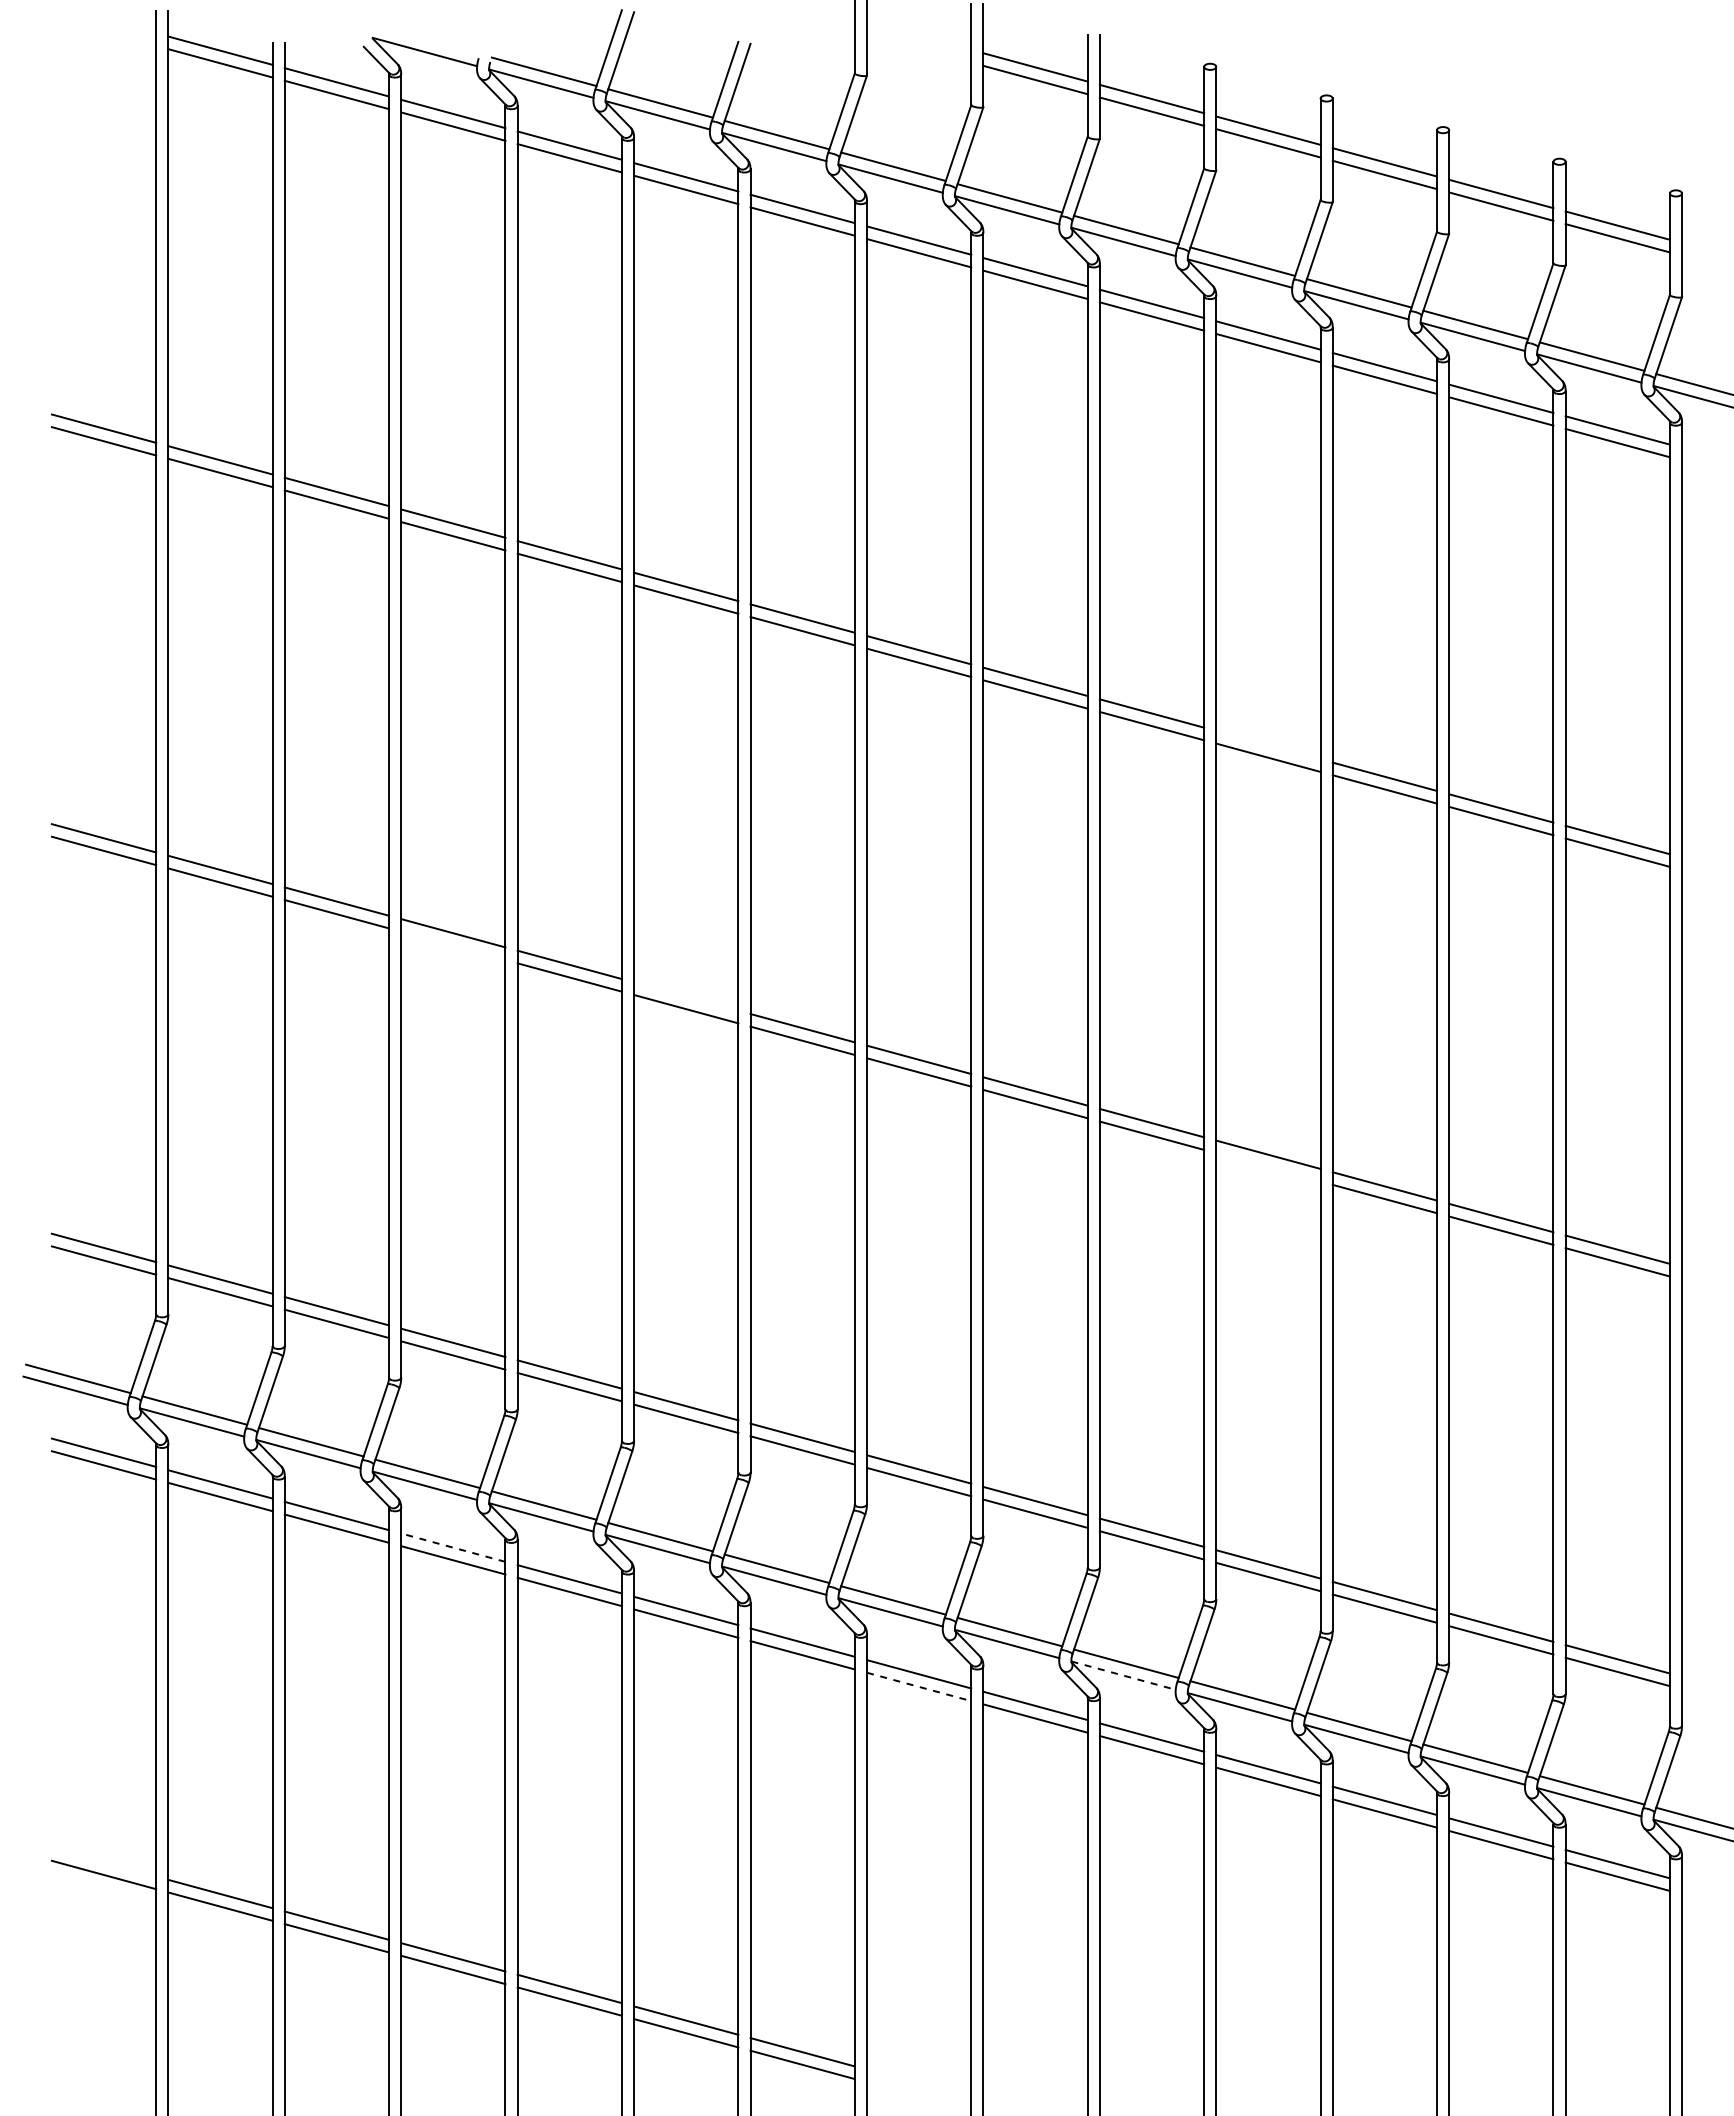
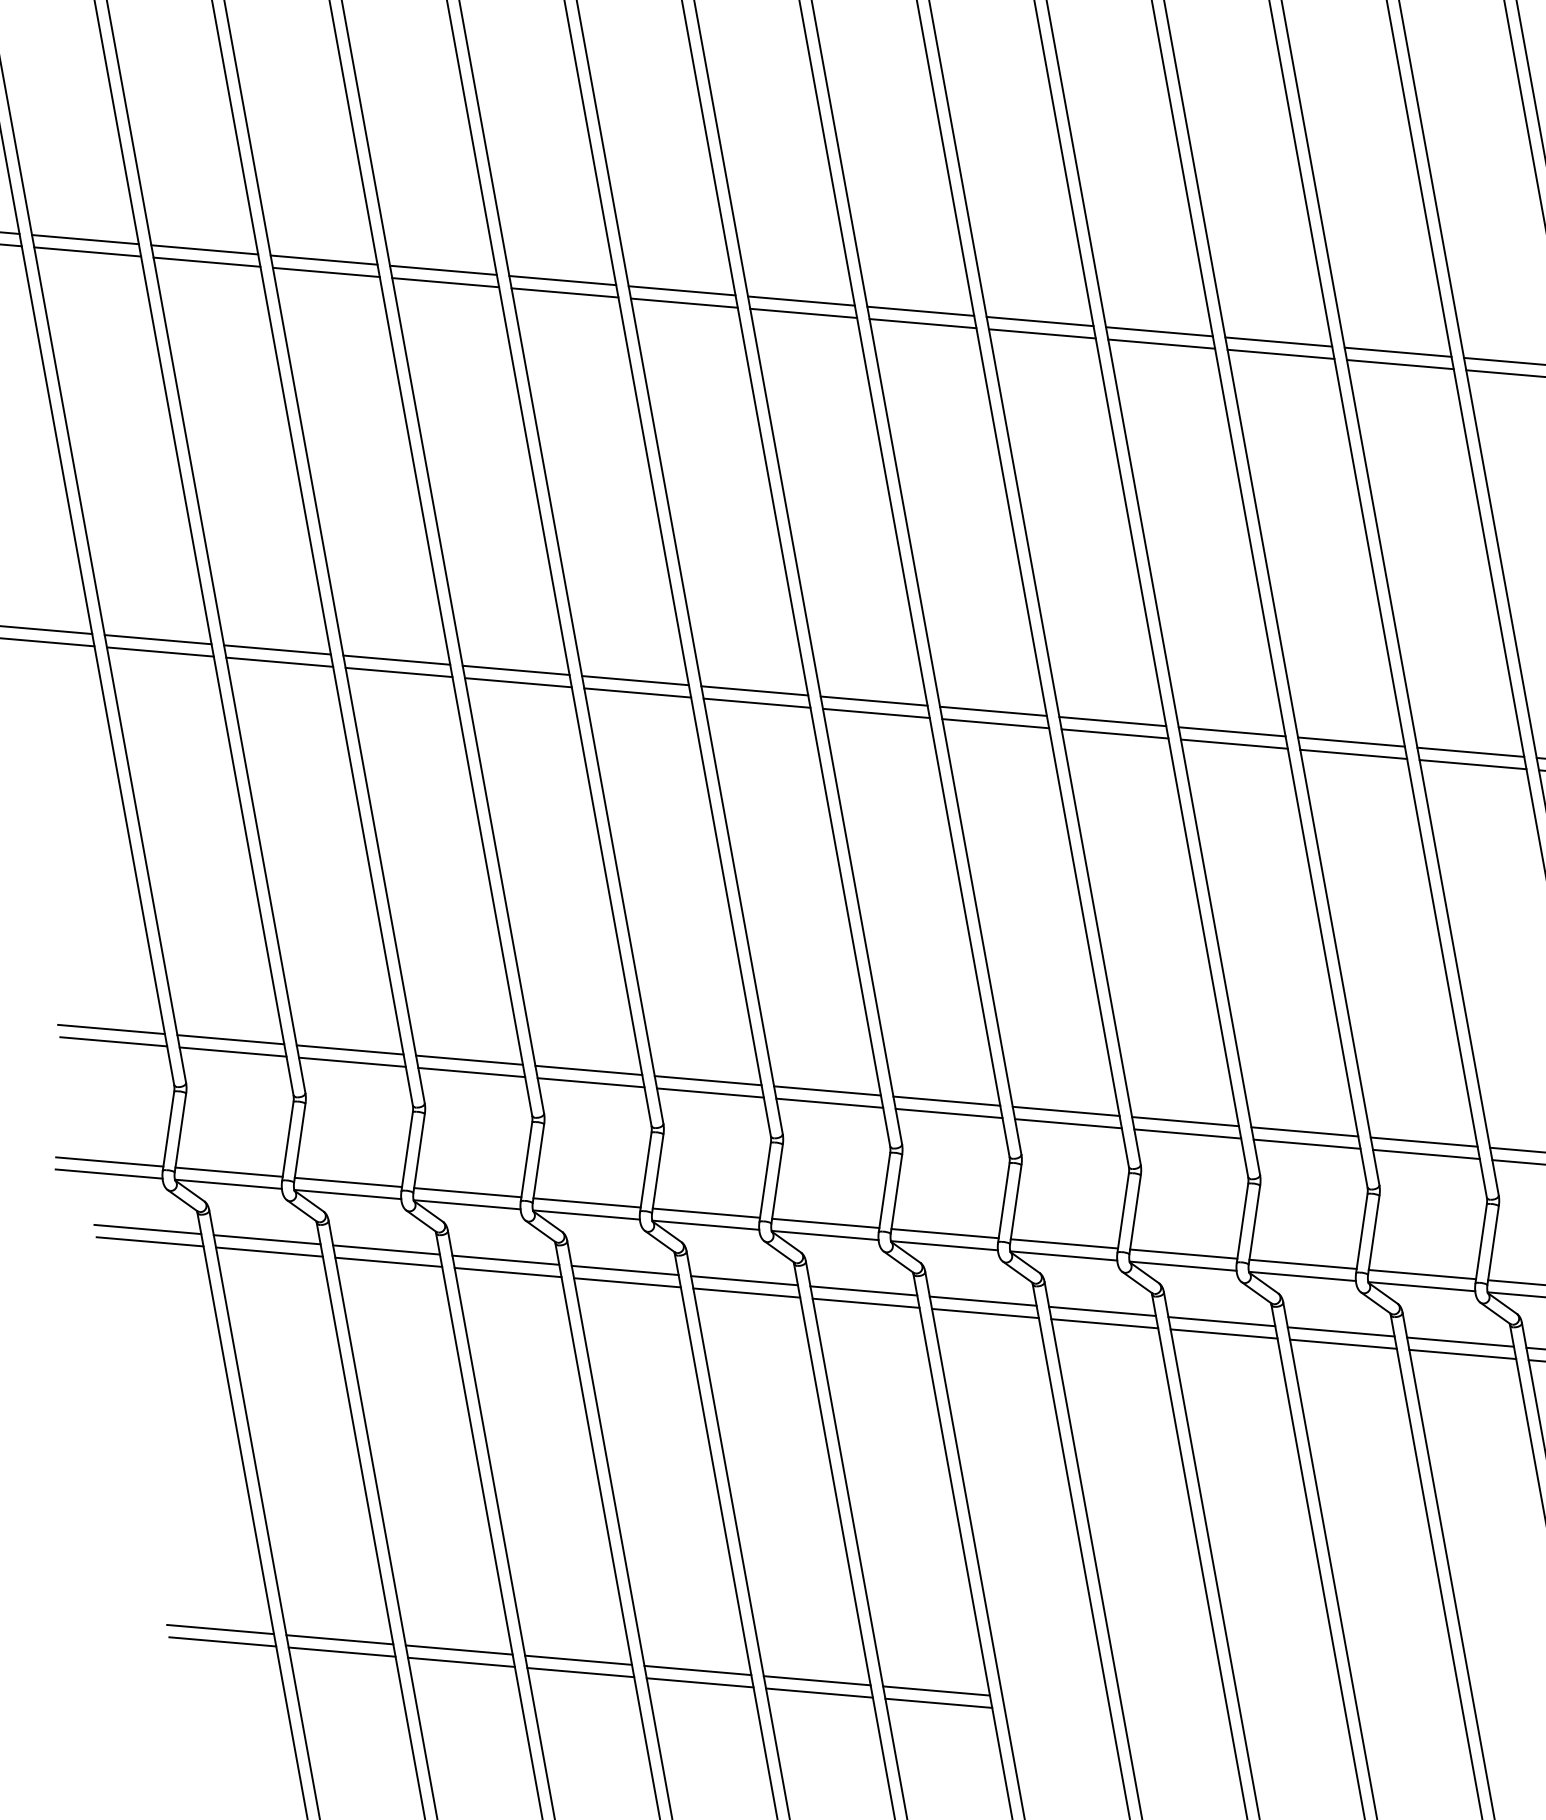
line: (1268, 744) -> (1159, 331), added
line: (453, 945) -> (399, 672), added
line: (686, 996) -> (635, 680), added
line: (1268, 1167) -> (1234, 744), added
line: (452, 1547) -> (504, 1260), dashed -> solid
line: (1124, 1675) -> (1183, 1265), dashed -> solid
line: (919, 1687) -> (985, 1314), dashed -> solid
line: (103, 1862) -> (220, 1629), added

